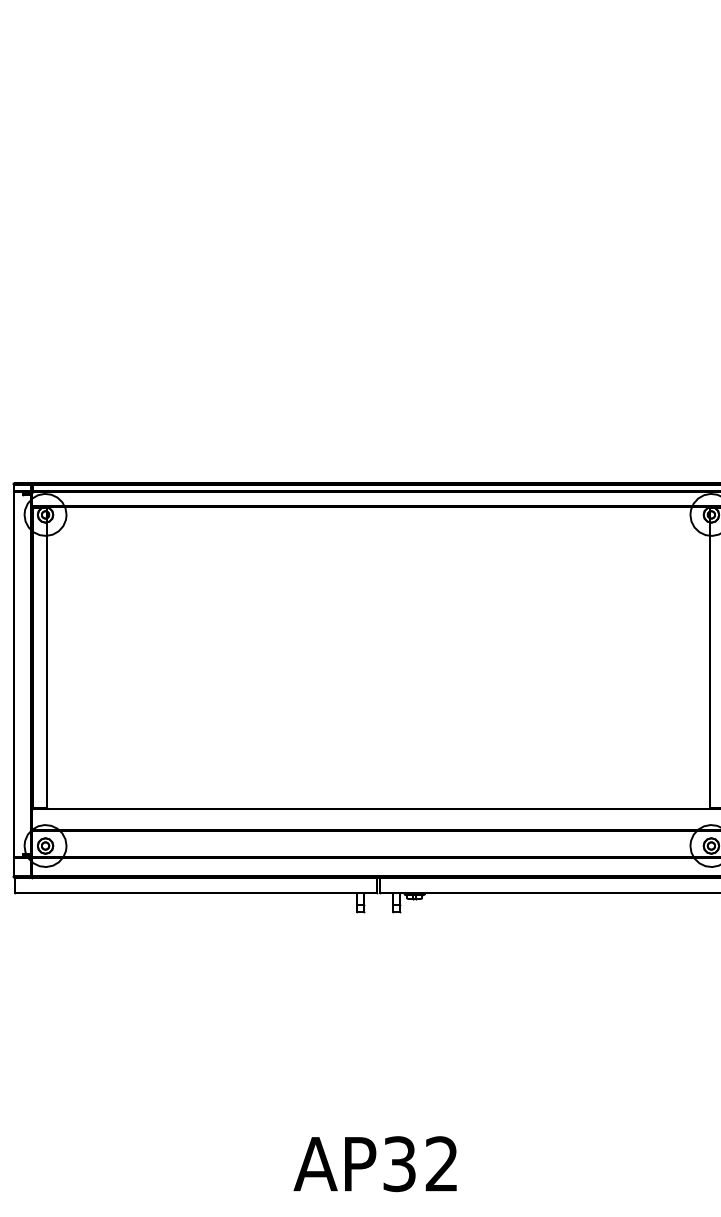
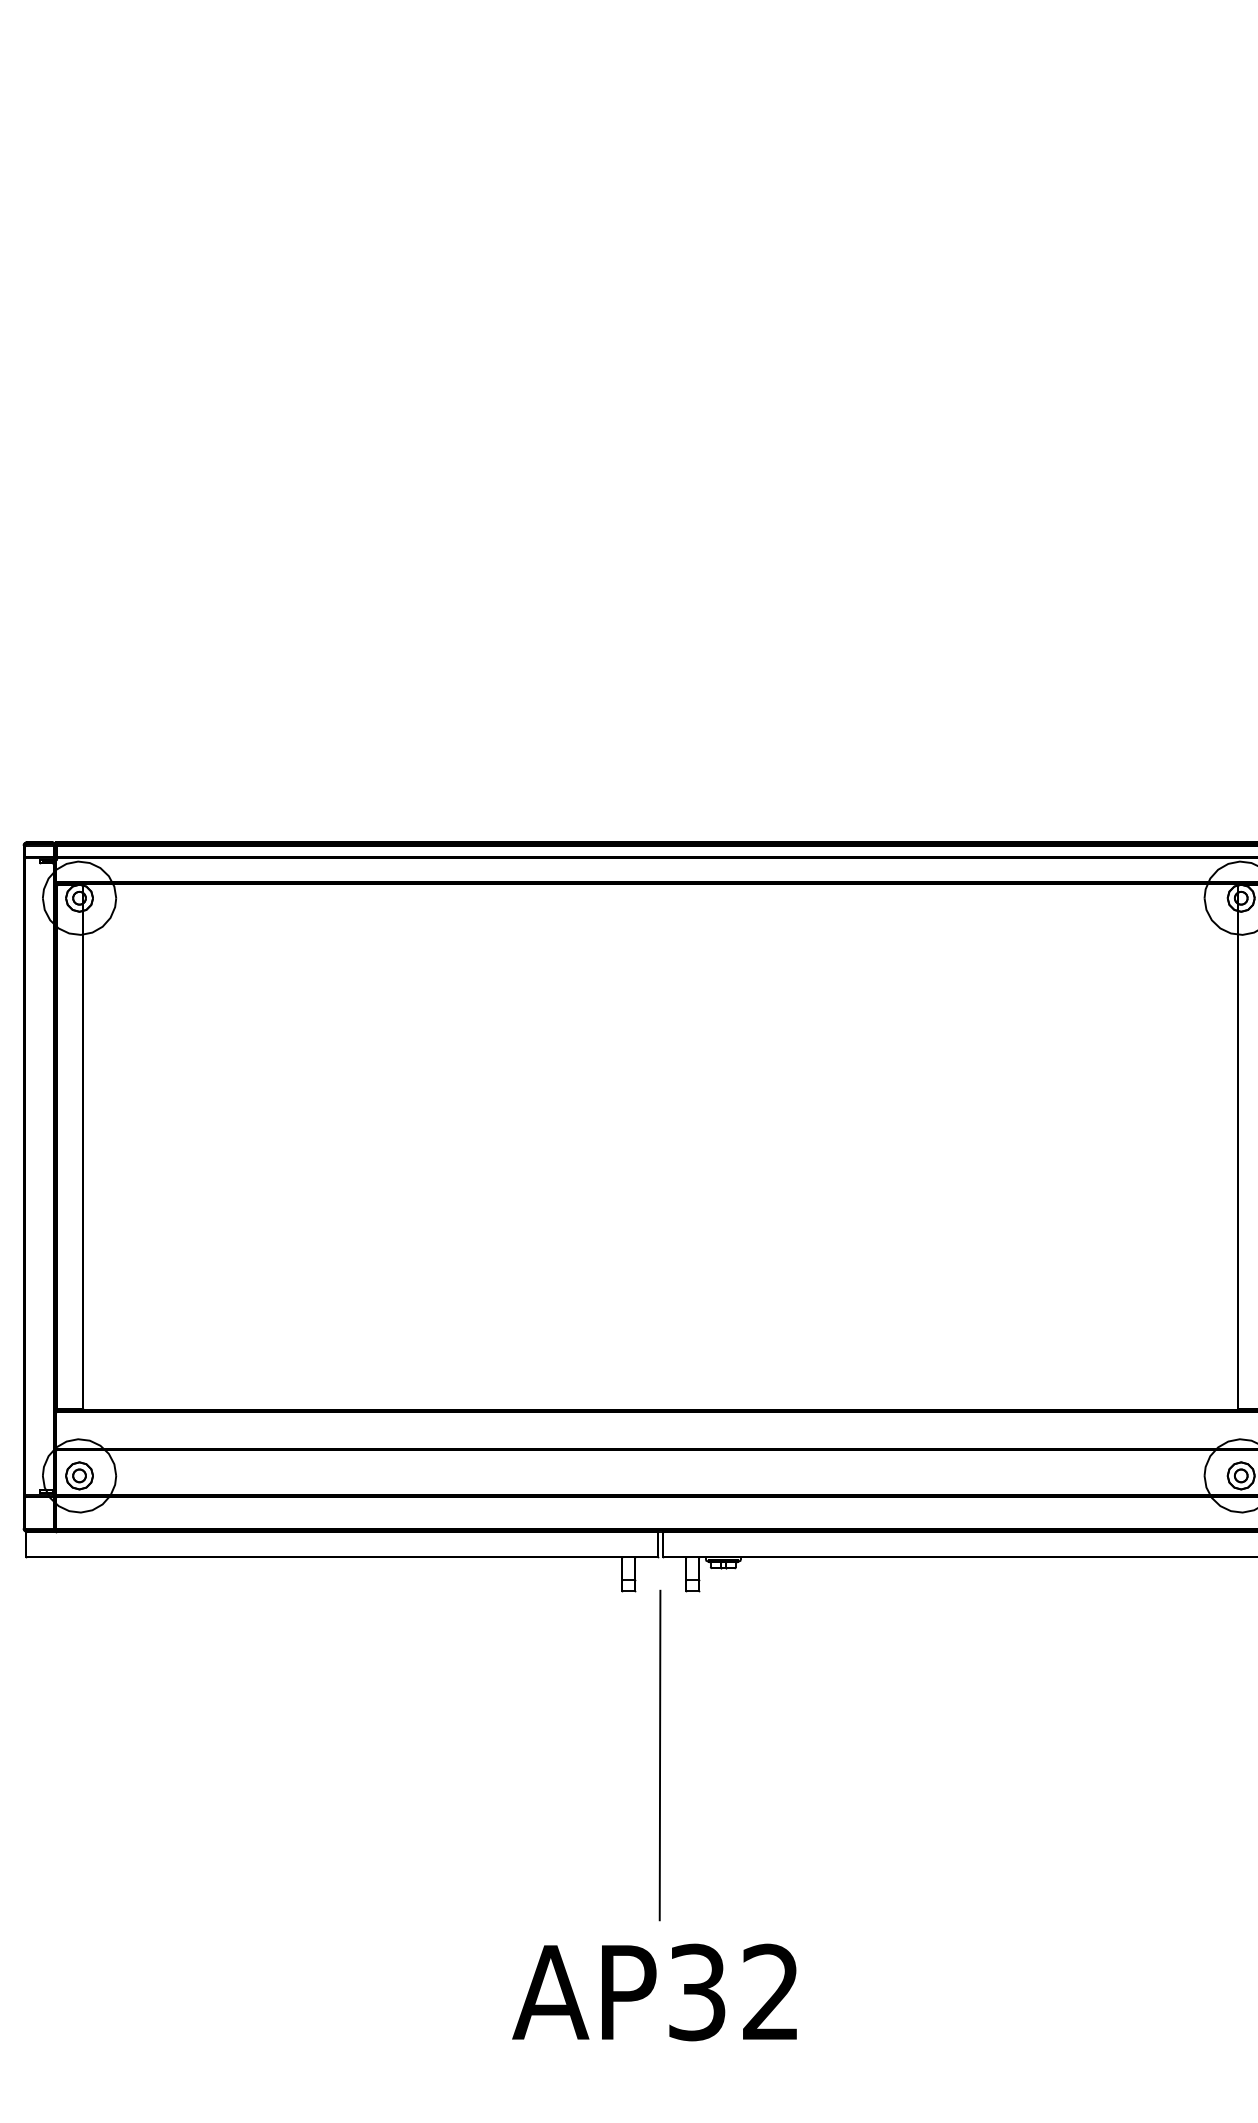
line: (378, 1005) -> (660, 1754), added
text: (374, 1164) -> (653, 1993), moved

